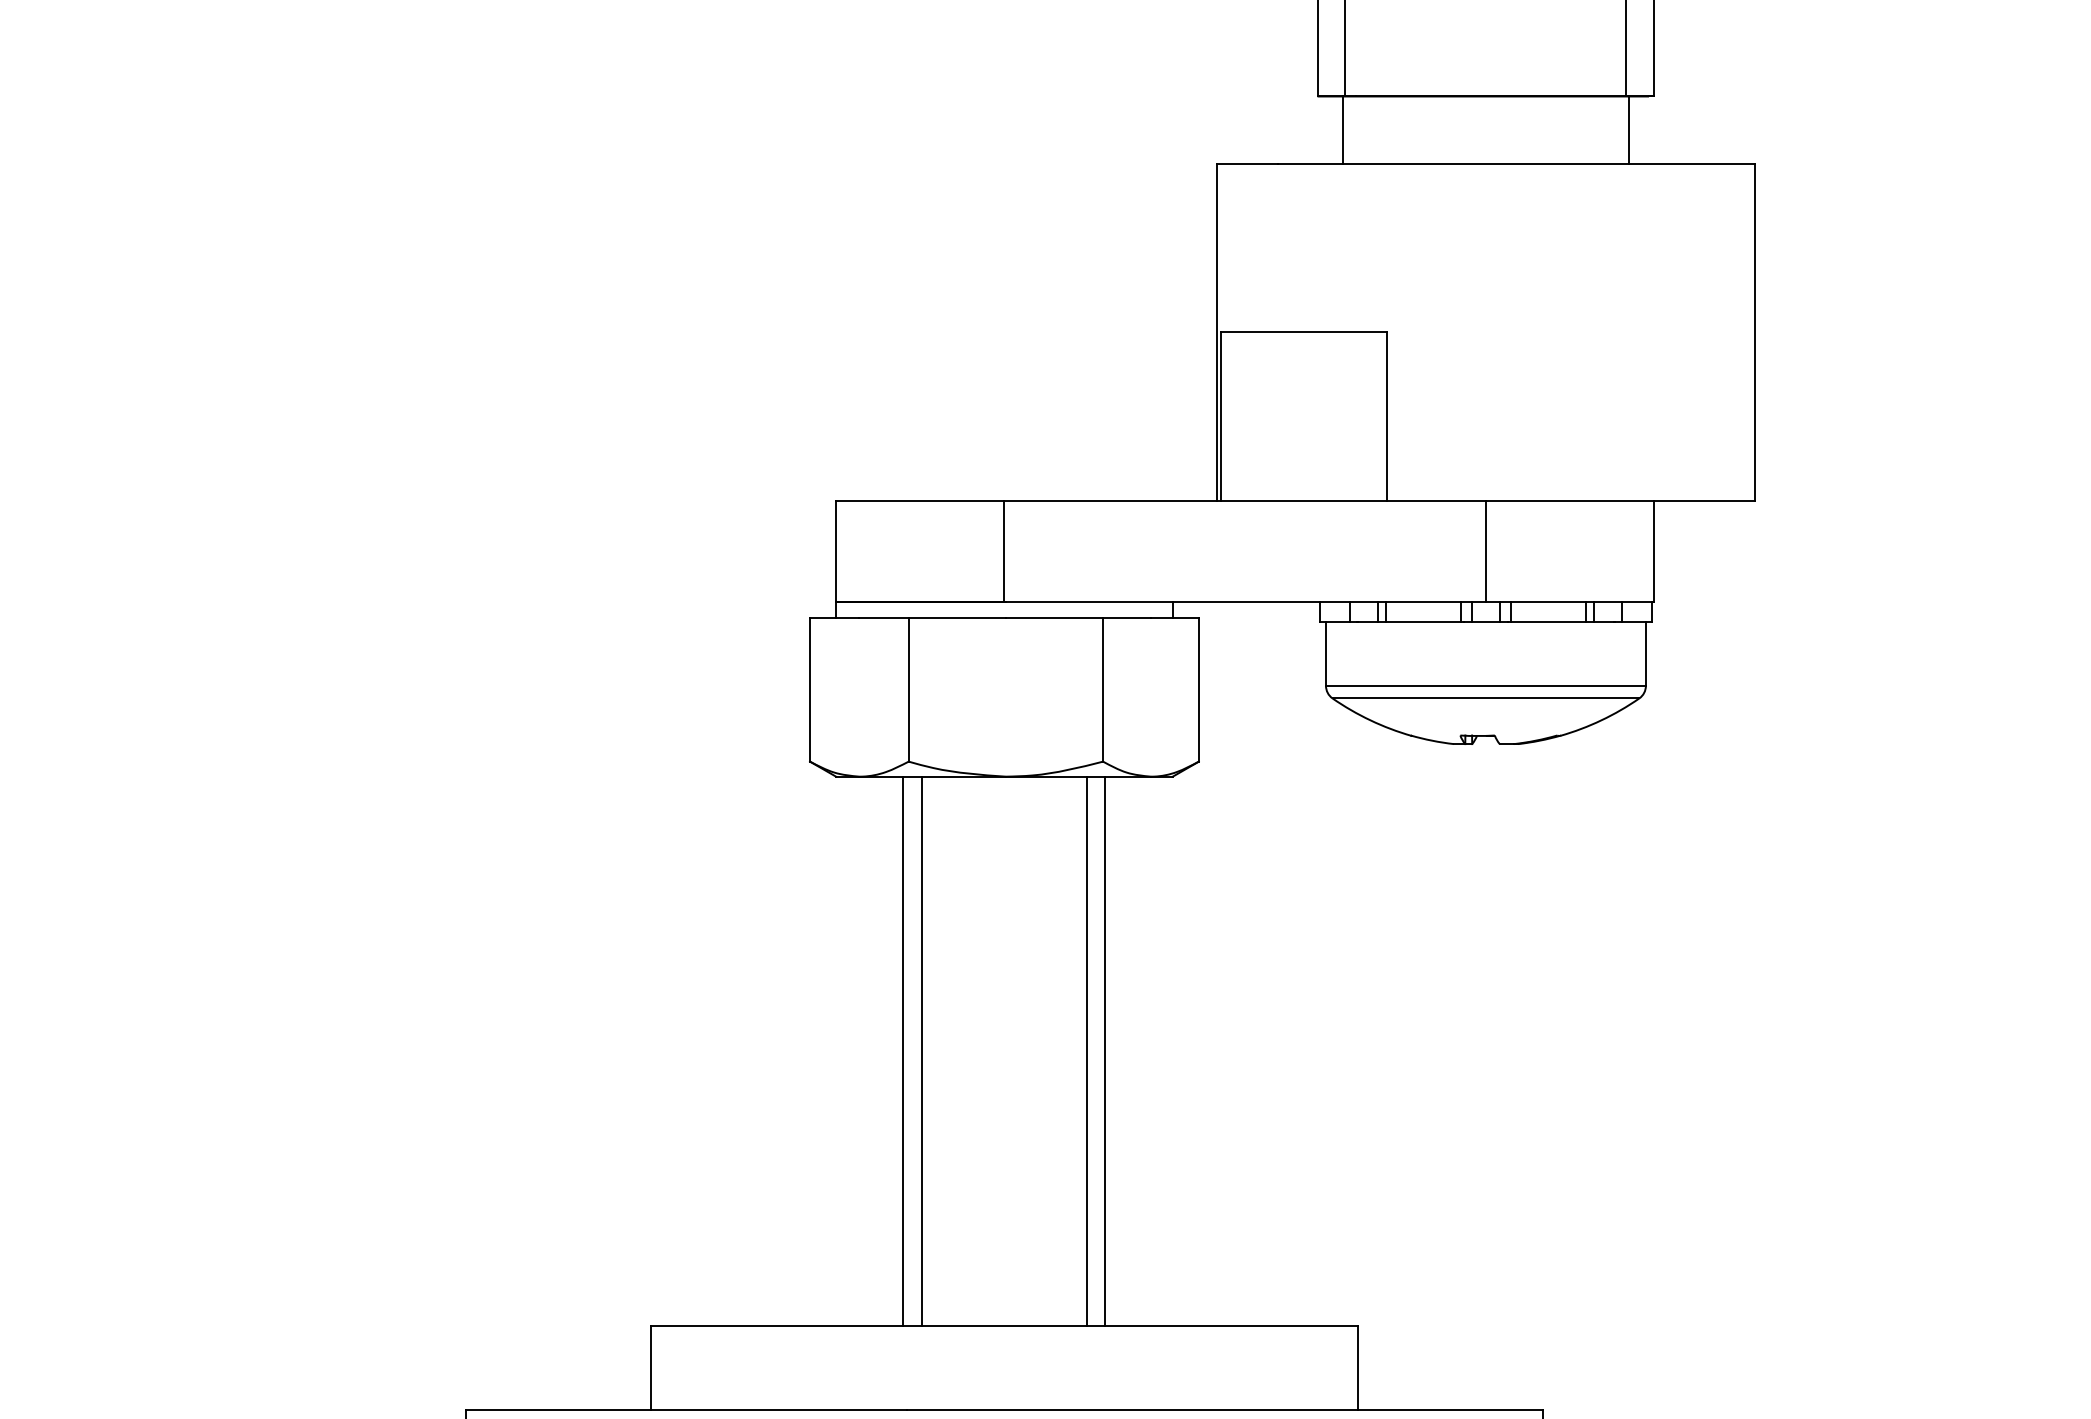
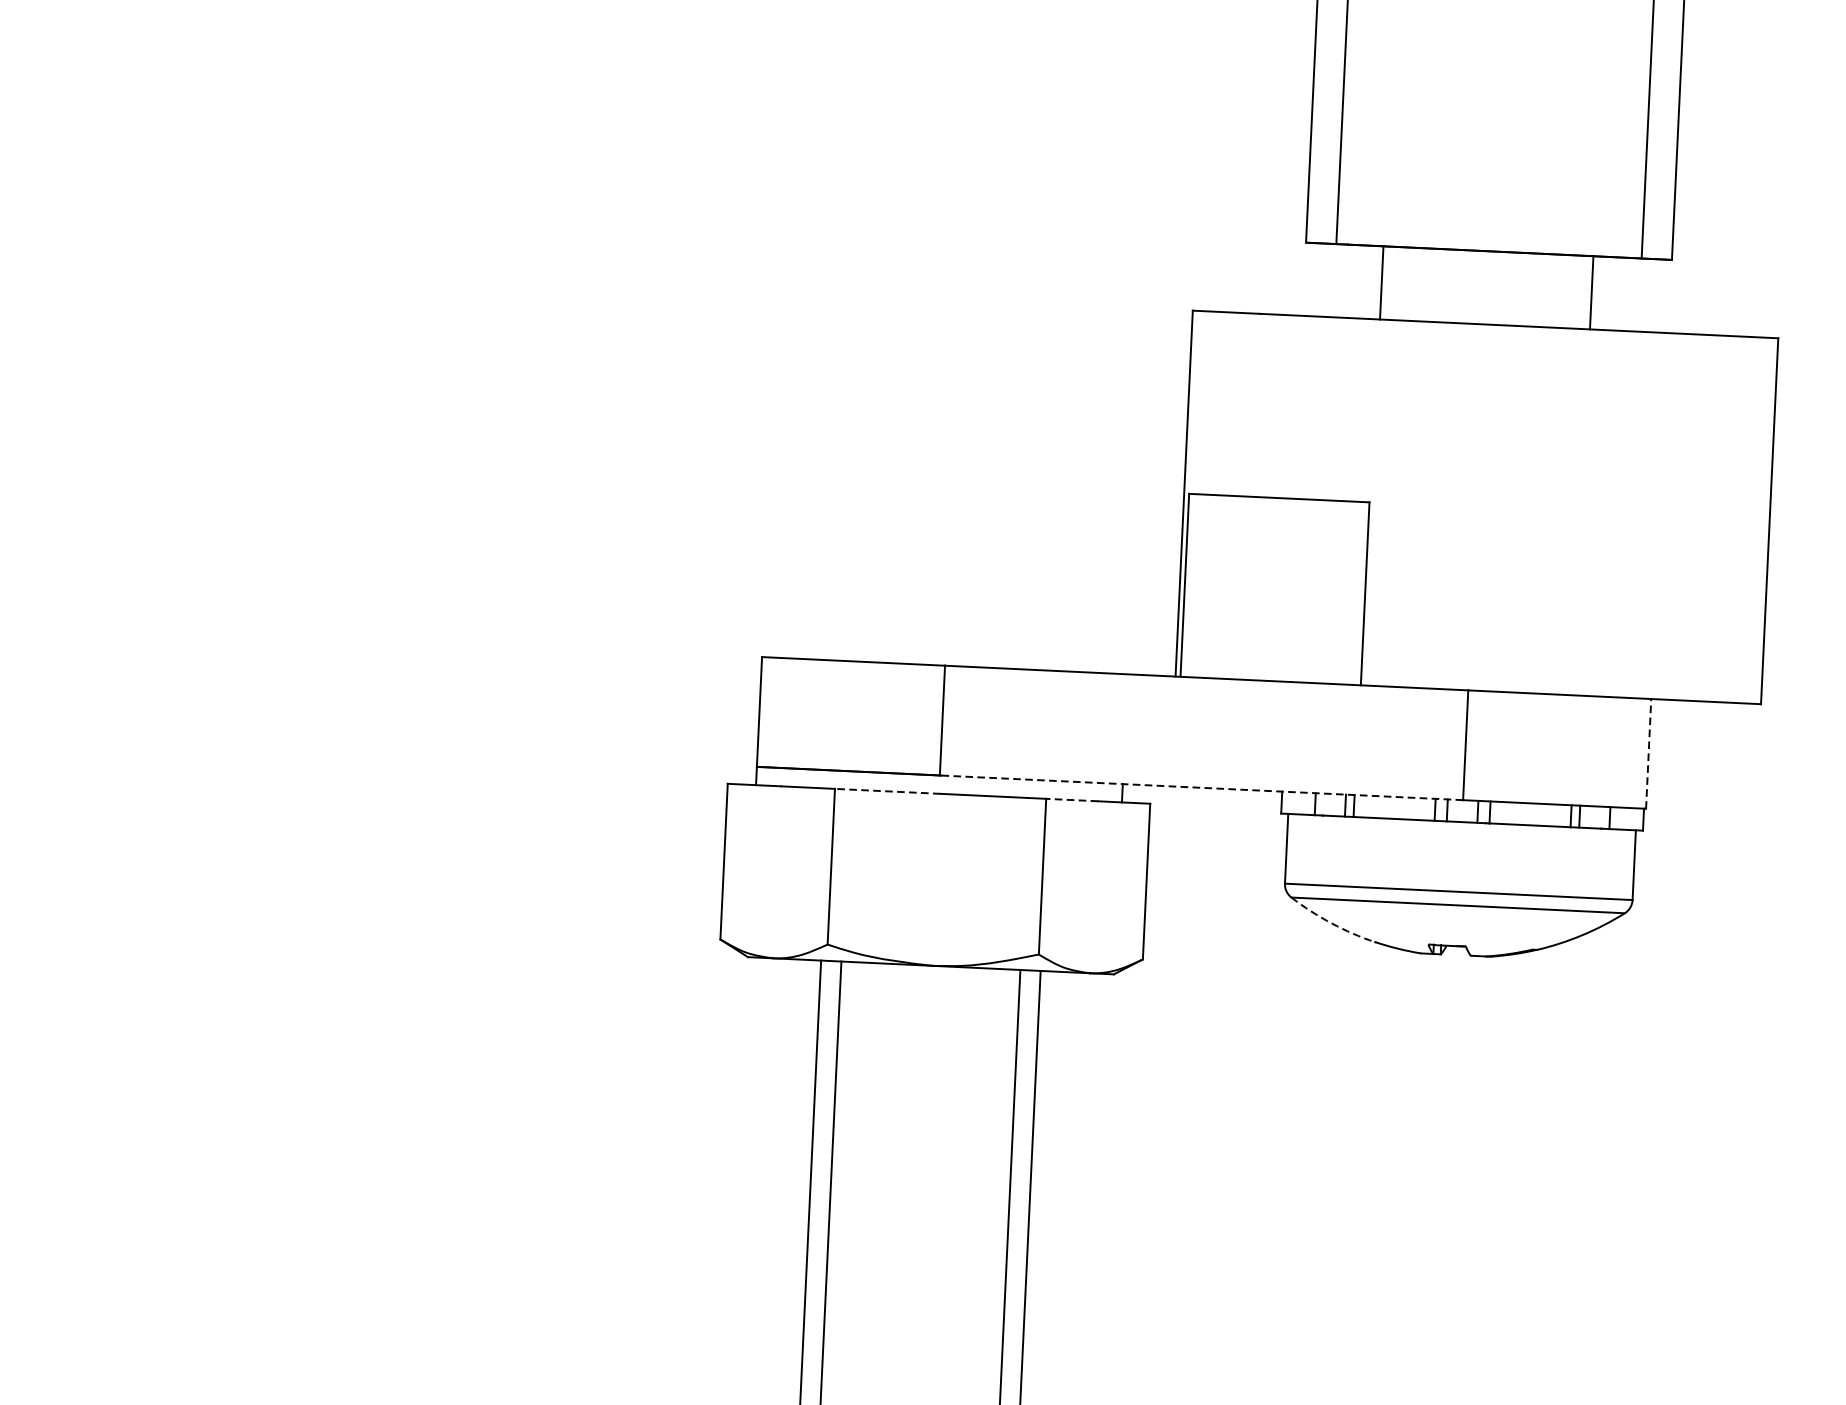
line: (1342, 129) -> (1381, 282), moved
line: (1629, 129) -> (1592, 292), moved
line: (1654, 551) -> (1648, 754), solid -> dashed
line: (1245, 601) -> (1201, 787), solid -> dashed
line: (957, 618) -> (887, 791), solid -> dashed
line: (1127, 618) -> (1072, 800), solid -> dashed
arc: (1370, 720) -> (1331, 923), solid -> dashed

